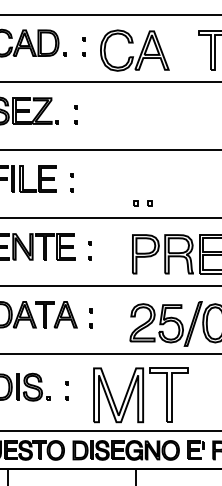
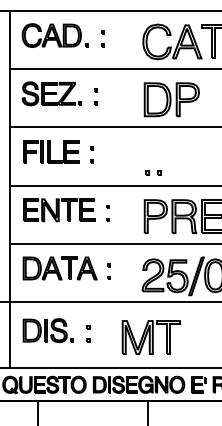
part: (134, 50) -> (172, 41), moved
part: (164, 117) -> (171, 99), added
part: (139, 395) -> (150, 337), size x0.71

